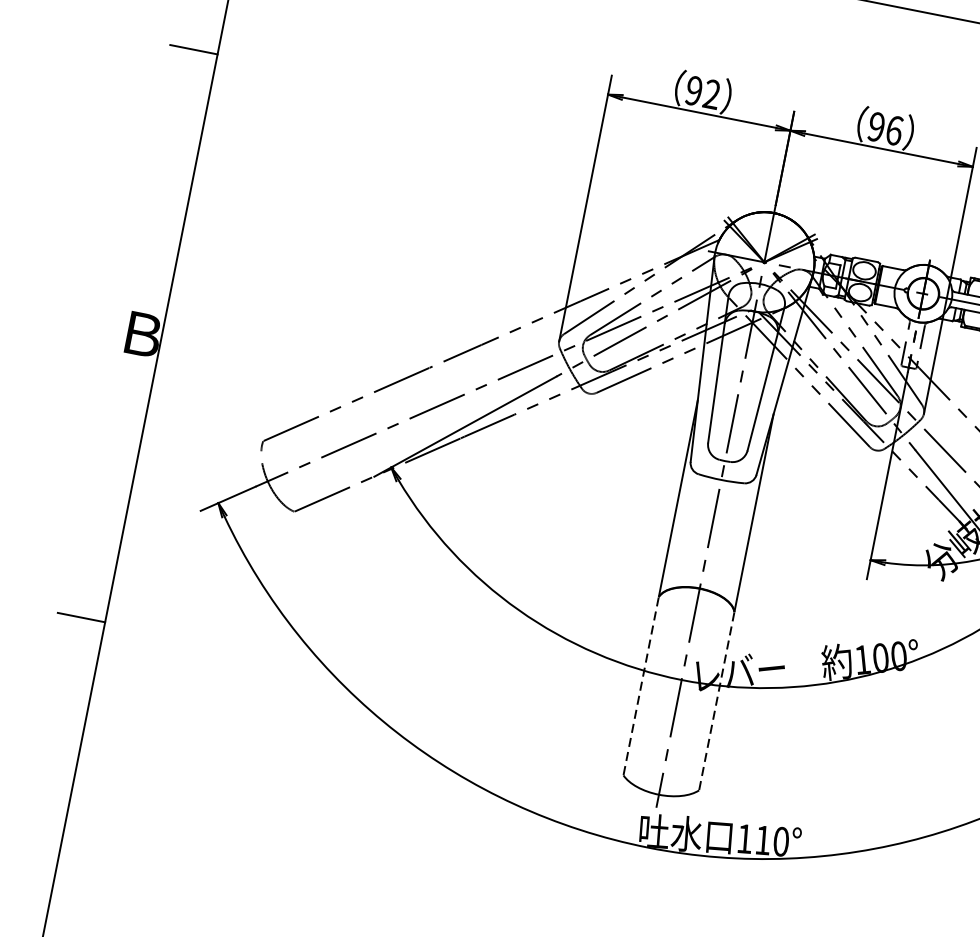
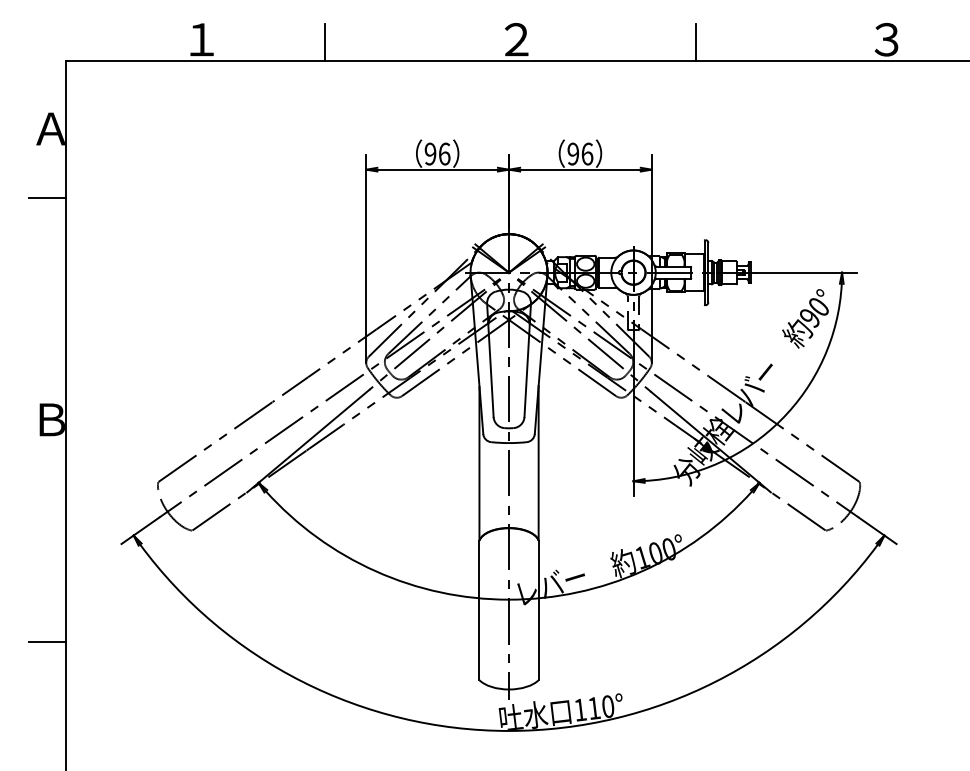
text: (712, 93) -> (444, 153), 92 -> 96
line: (641, 686) -> (479, 610), dashed -> solid
line: (716, 701) -> (538, 610), dashed -> solid

